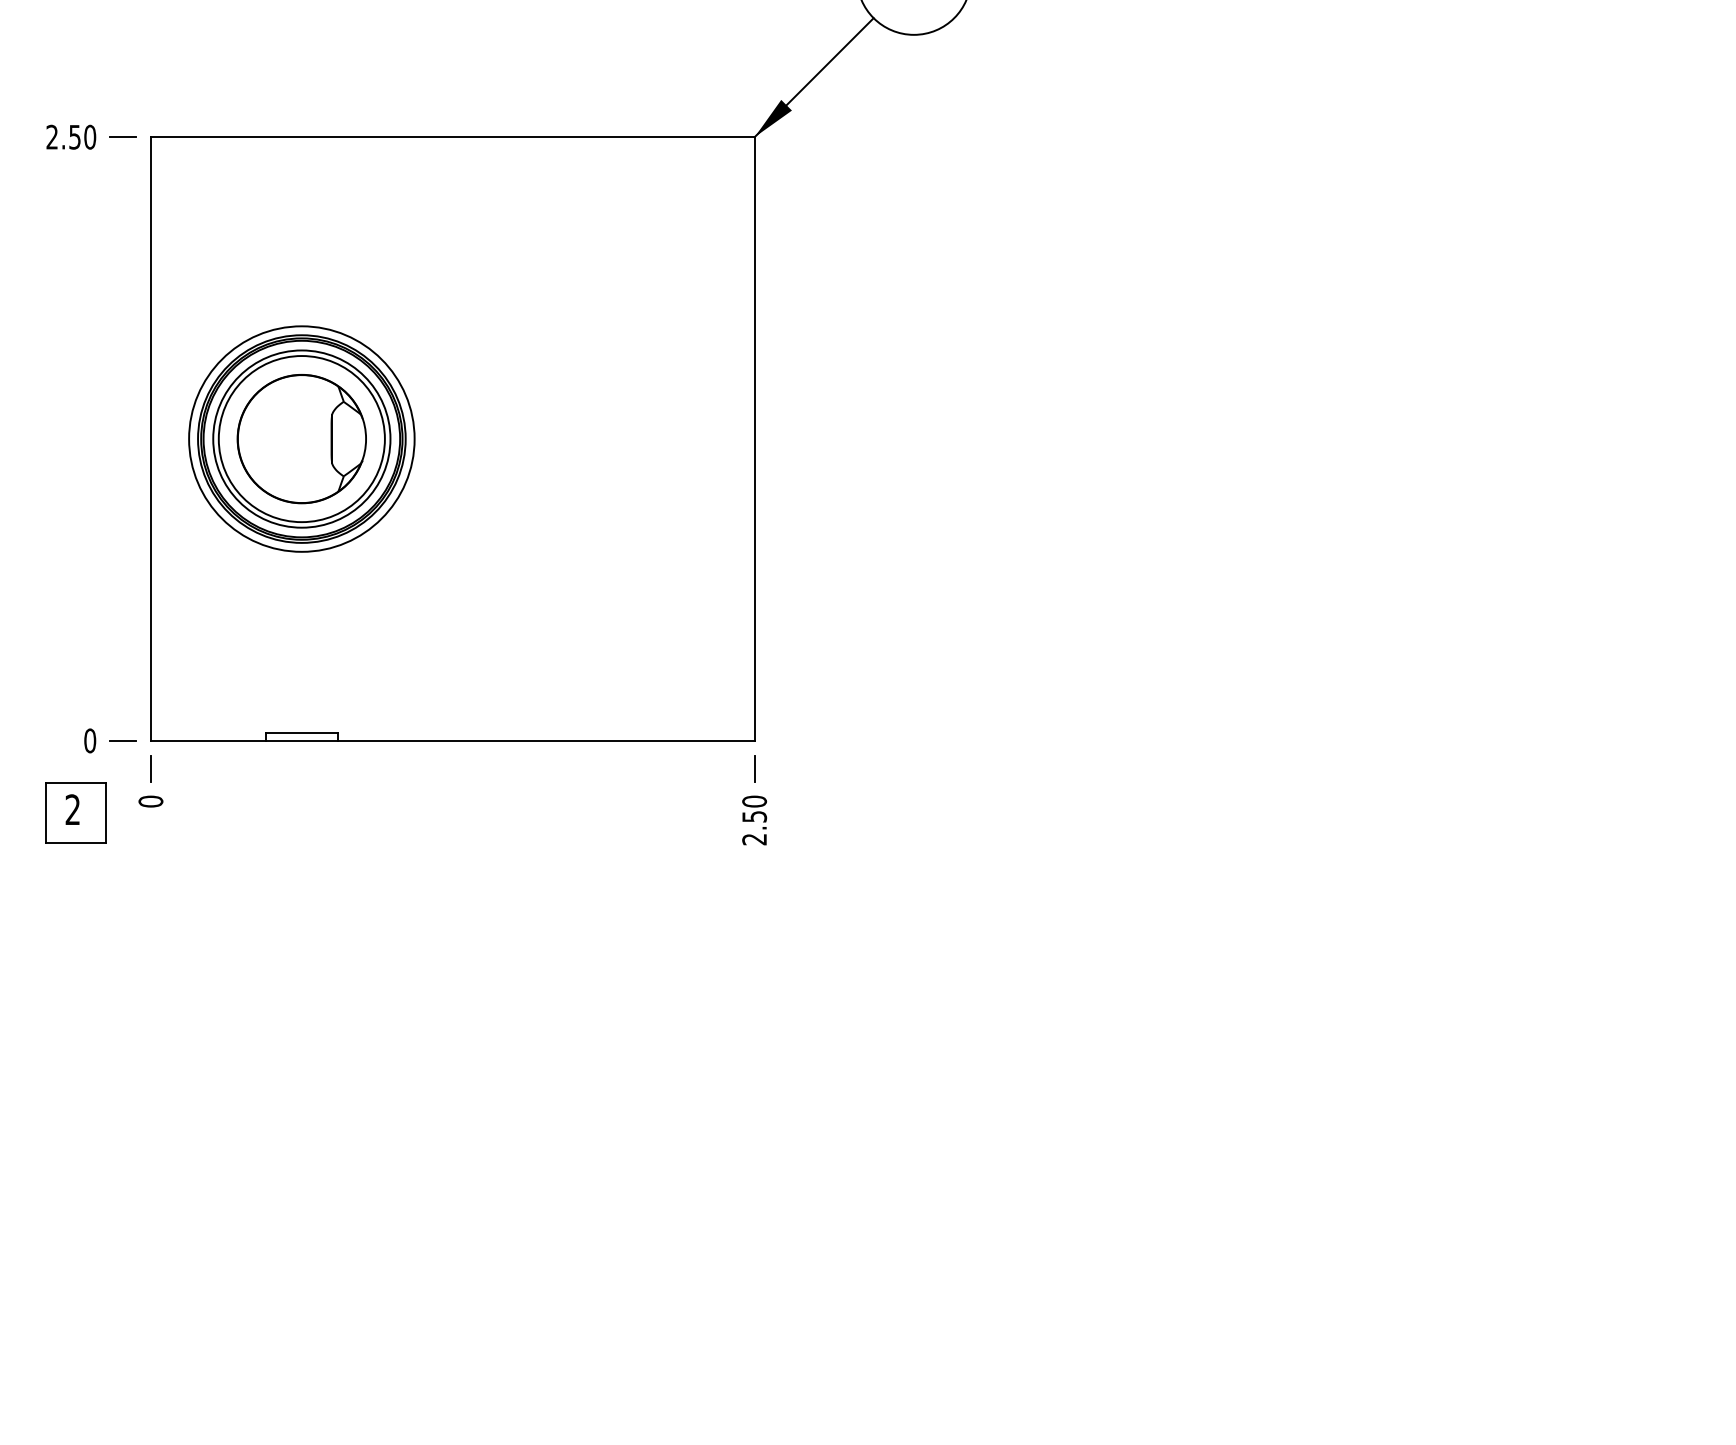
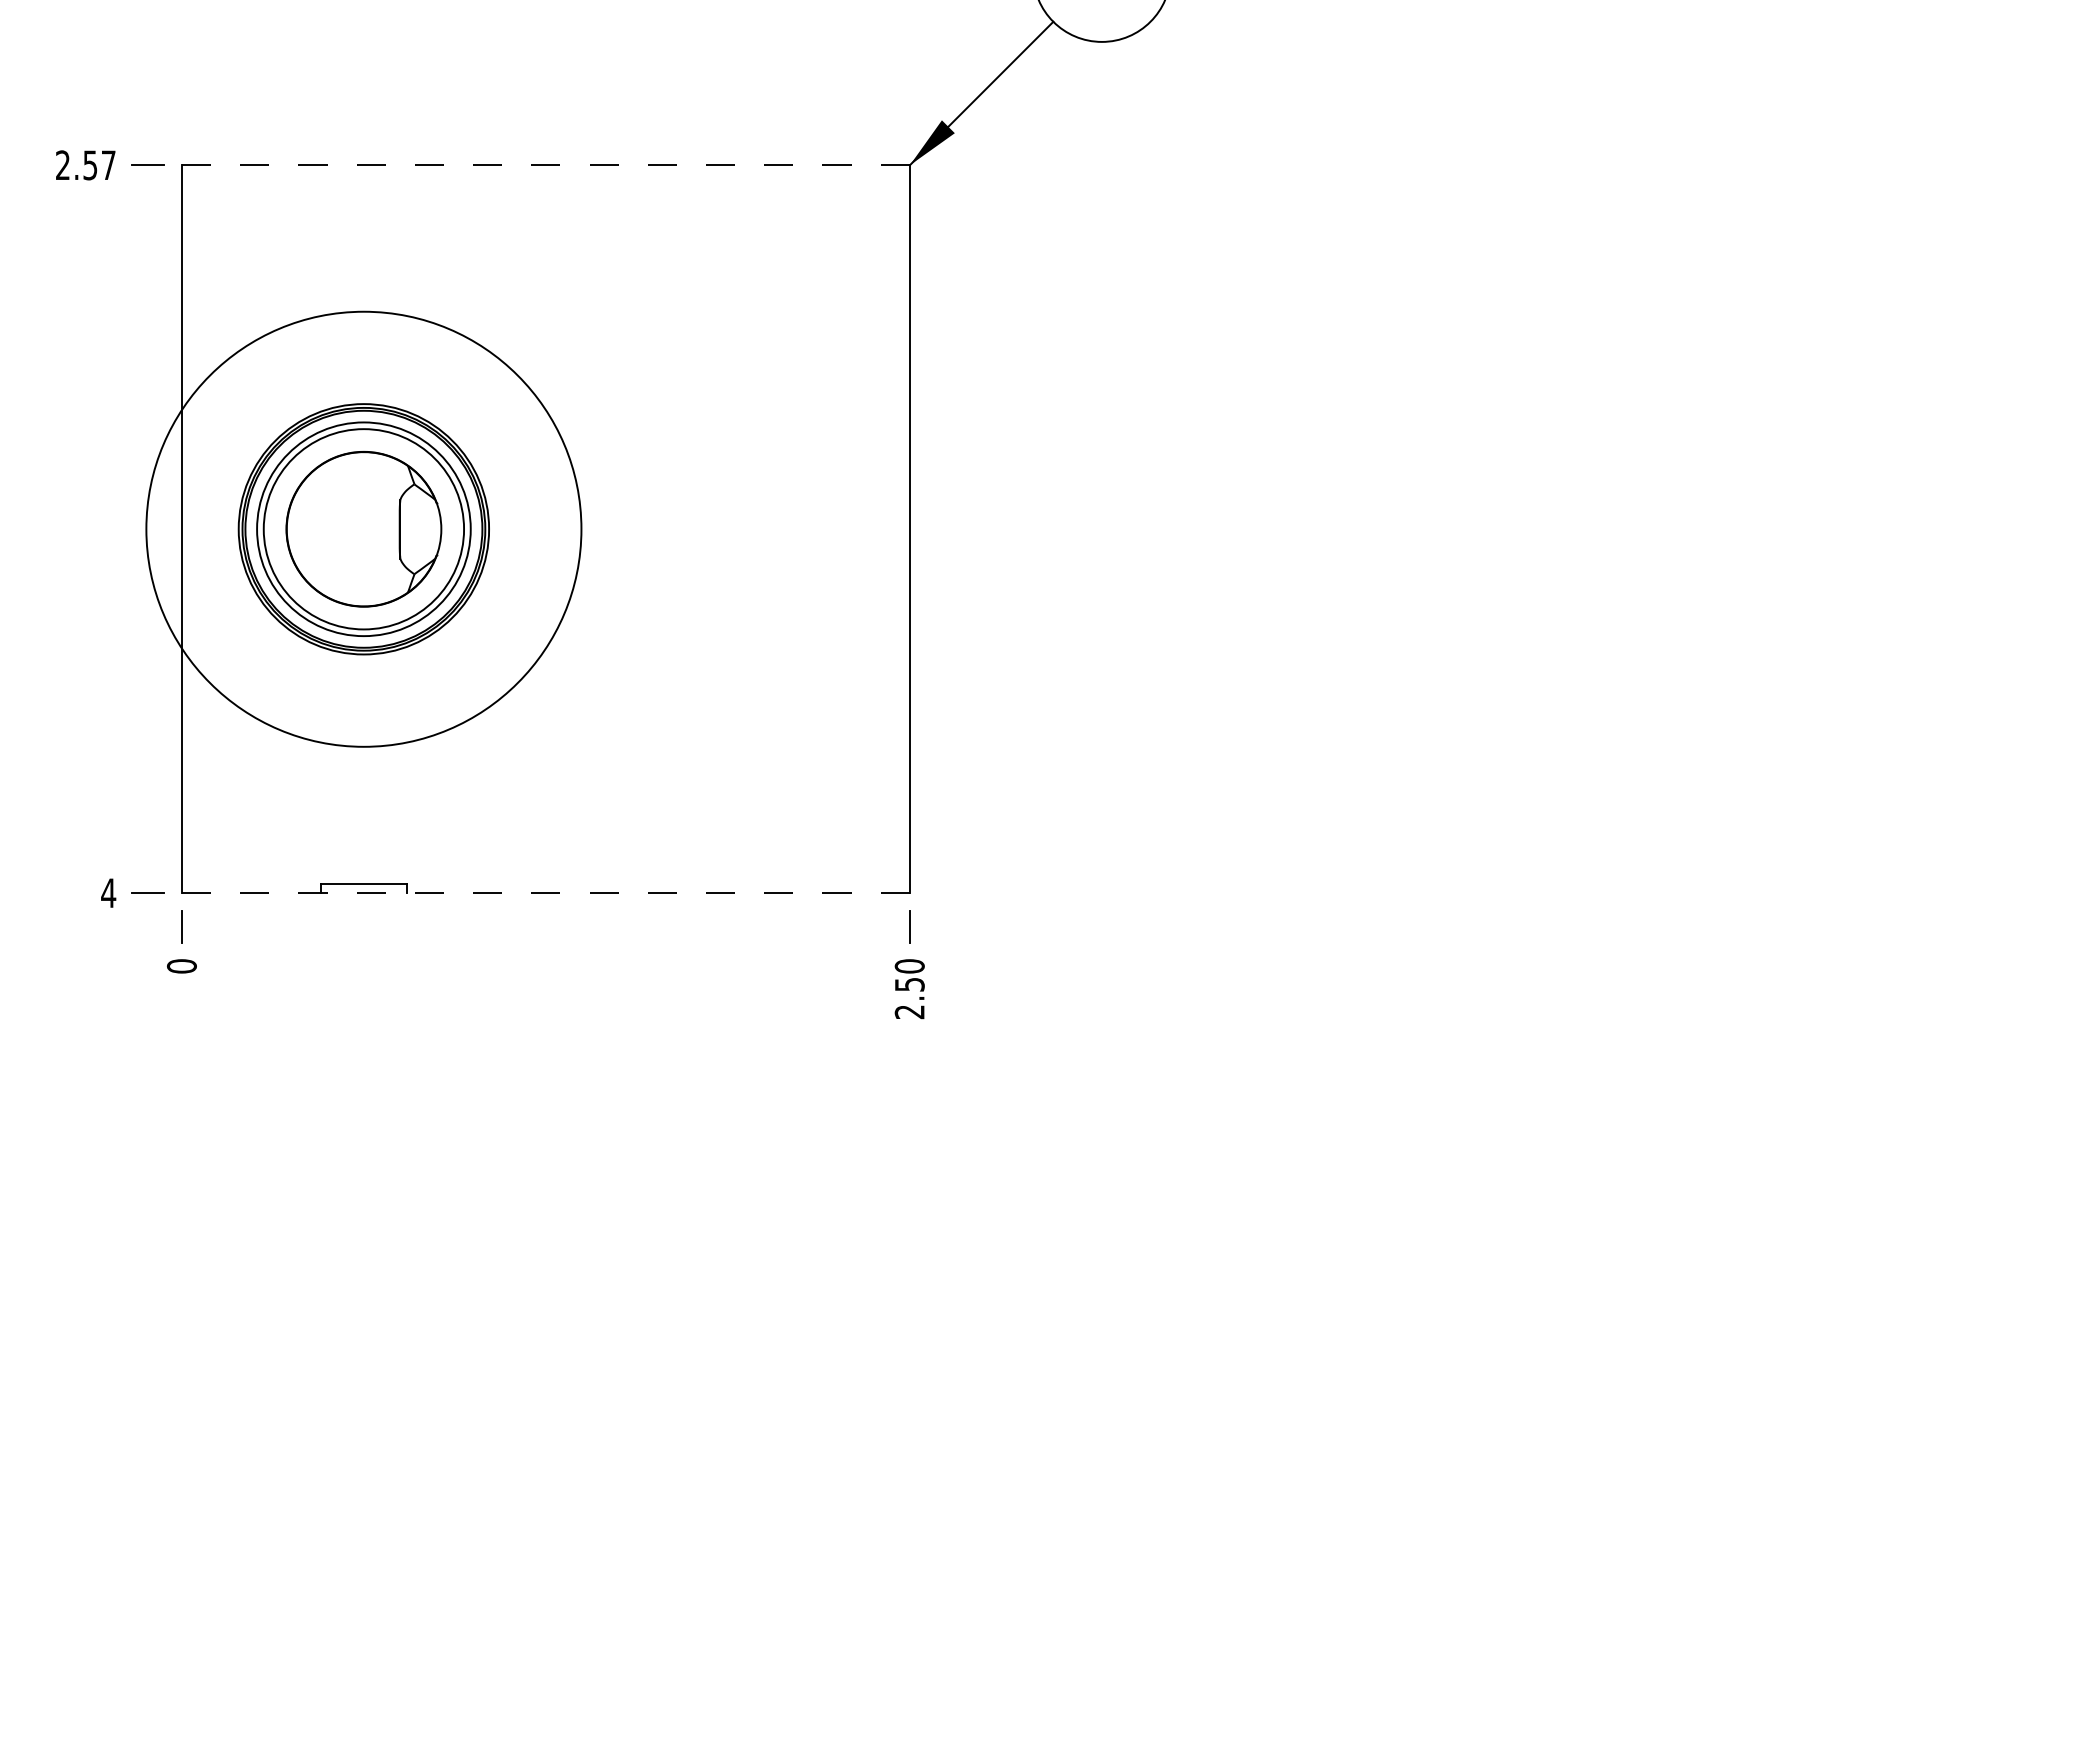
text: (90, 137) -> (108, 165), 2.50 -> 2.57
line: (452, 137) -> (545, 165), solid -> dashed
circle: (301, 439) -> (363, 529), size x1.6
text: (90, 741) -> (108, 893), 0 -> 4
line: (452, 741) -> (545, 893), solid -> dashed
part: (75, 812) -> (91, 979), removed

